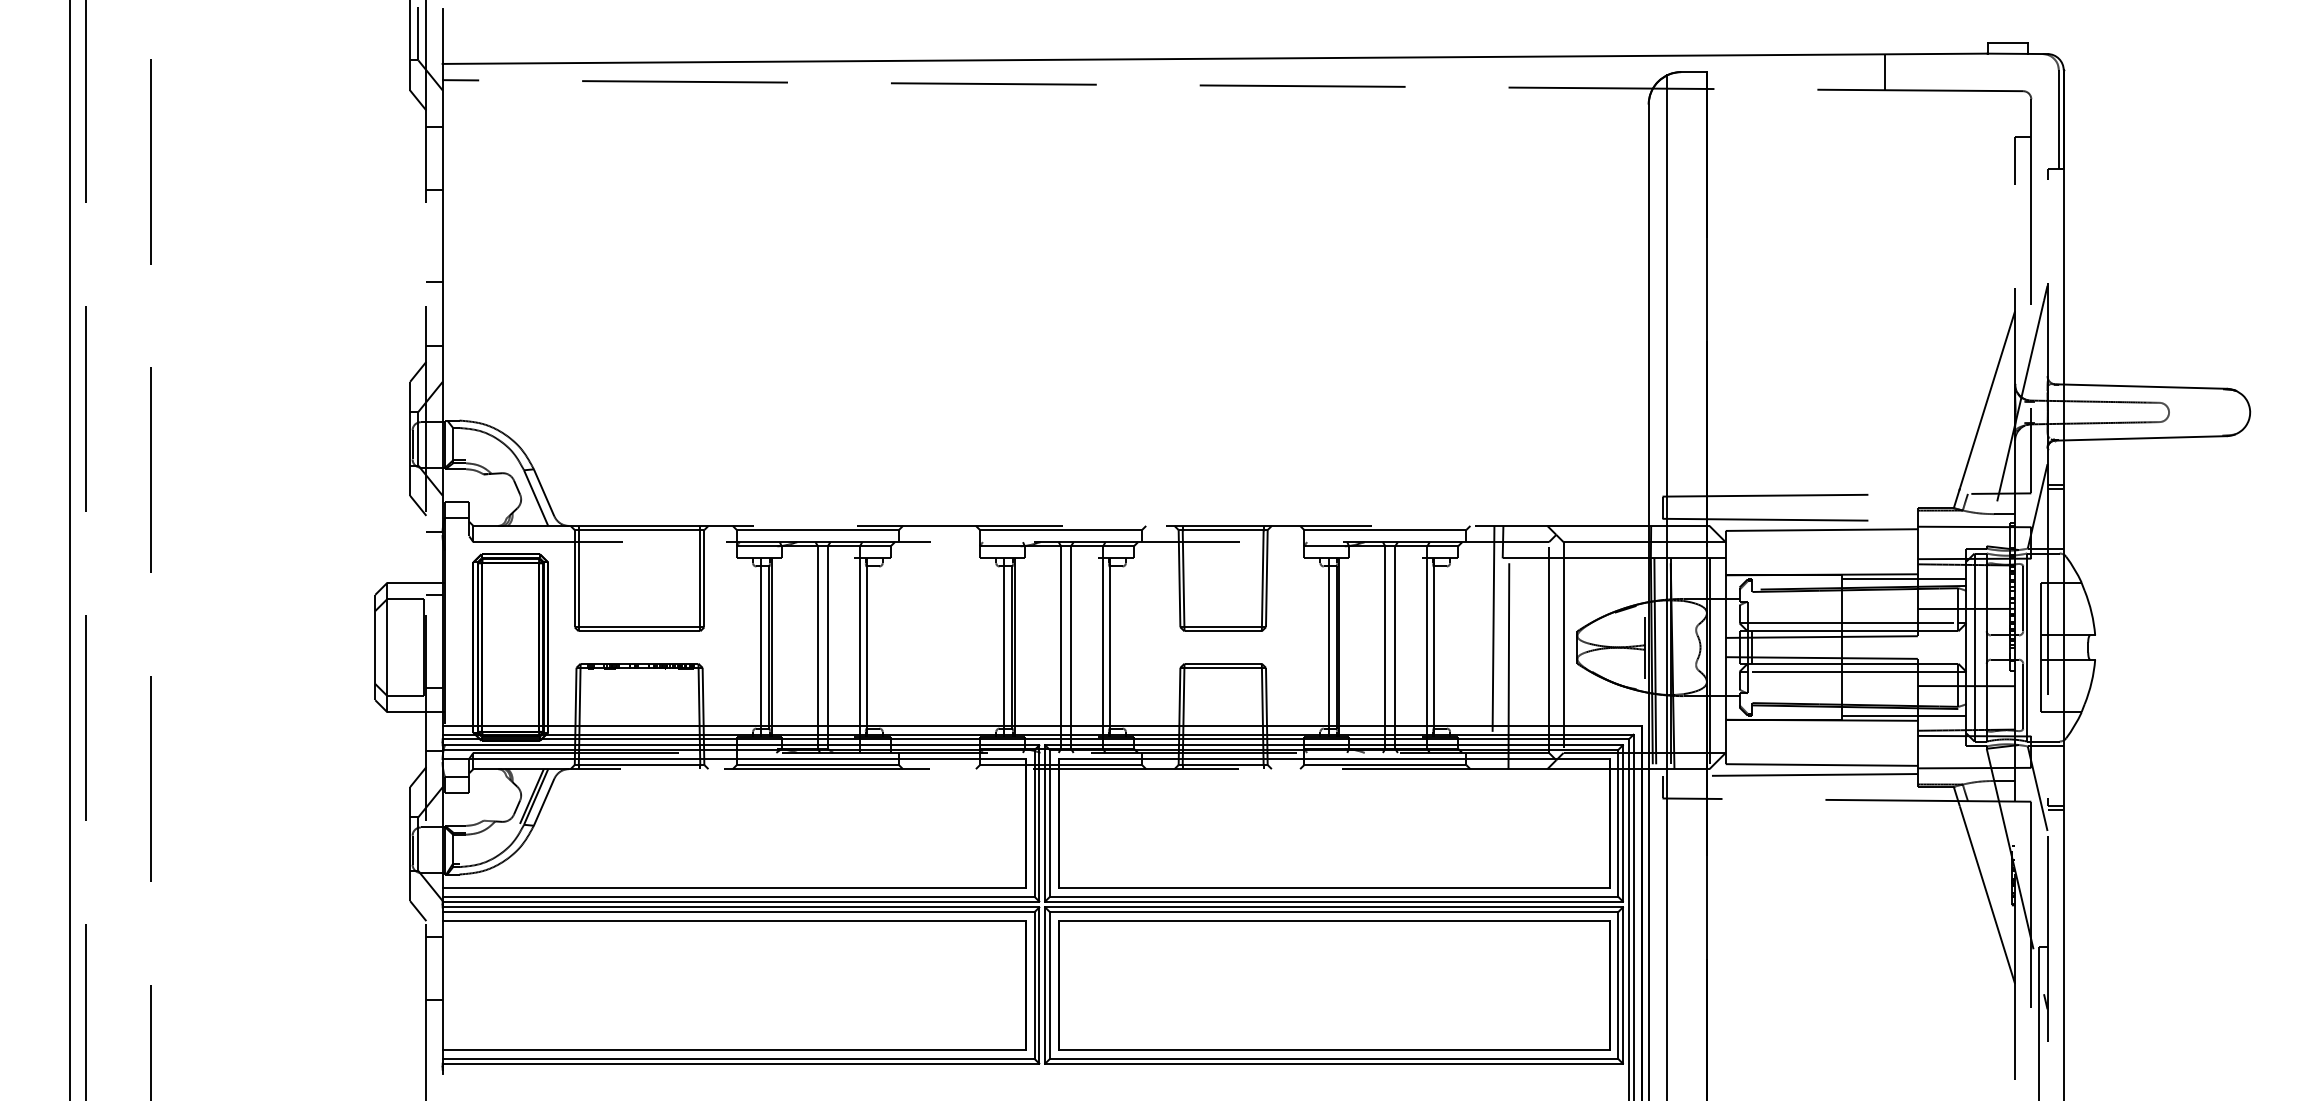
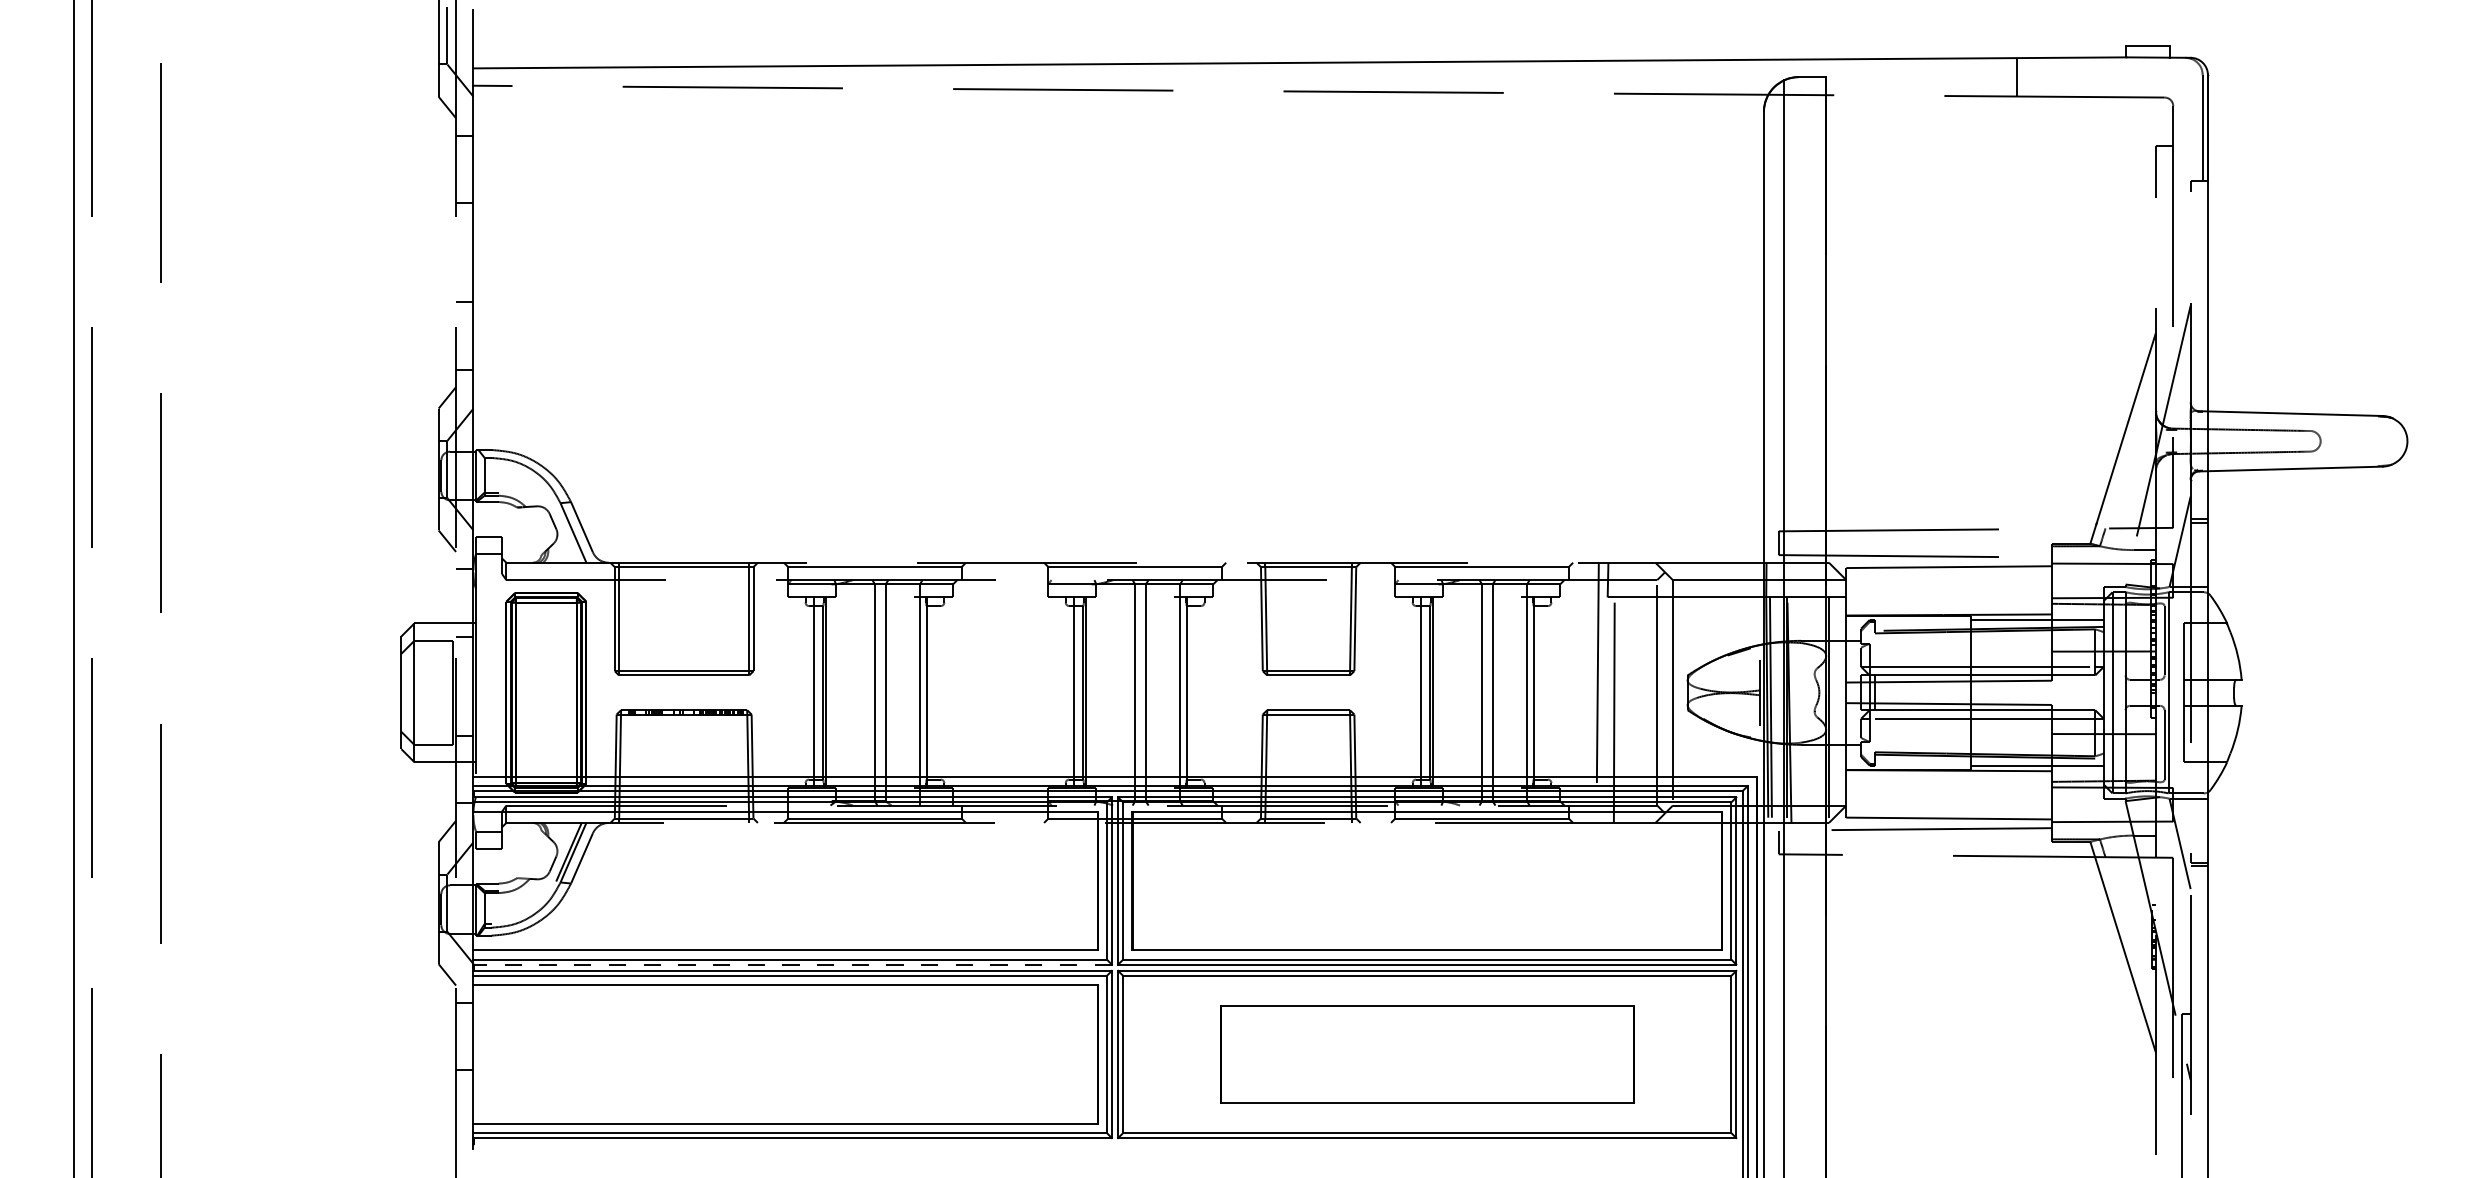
line: (740, 901) -> (792, 964), solid -> dashed
part: (1333, 985) -> (1426, 1054), size x0.7

